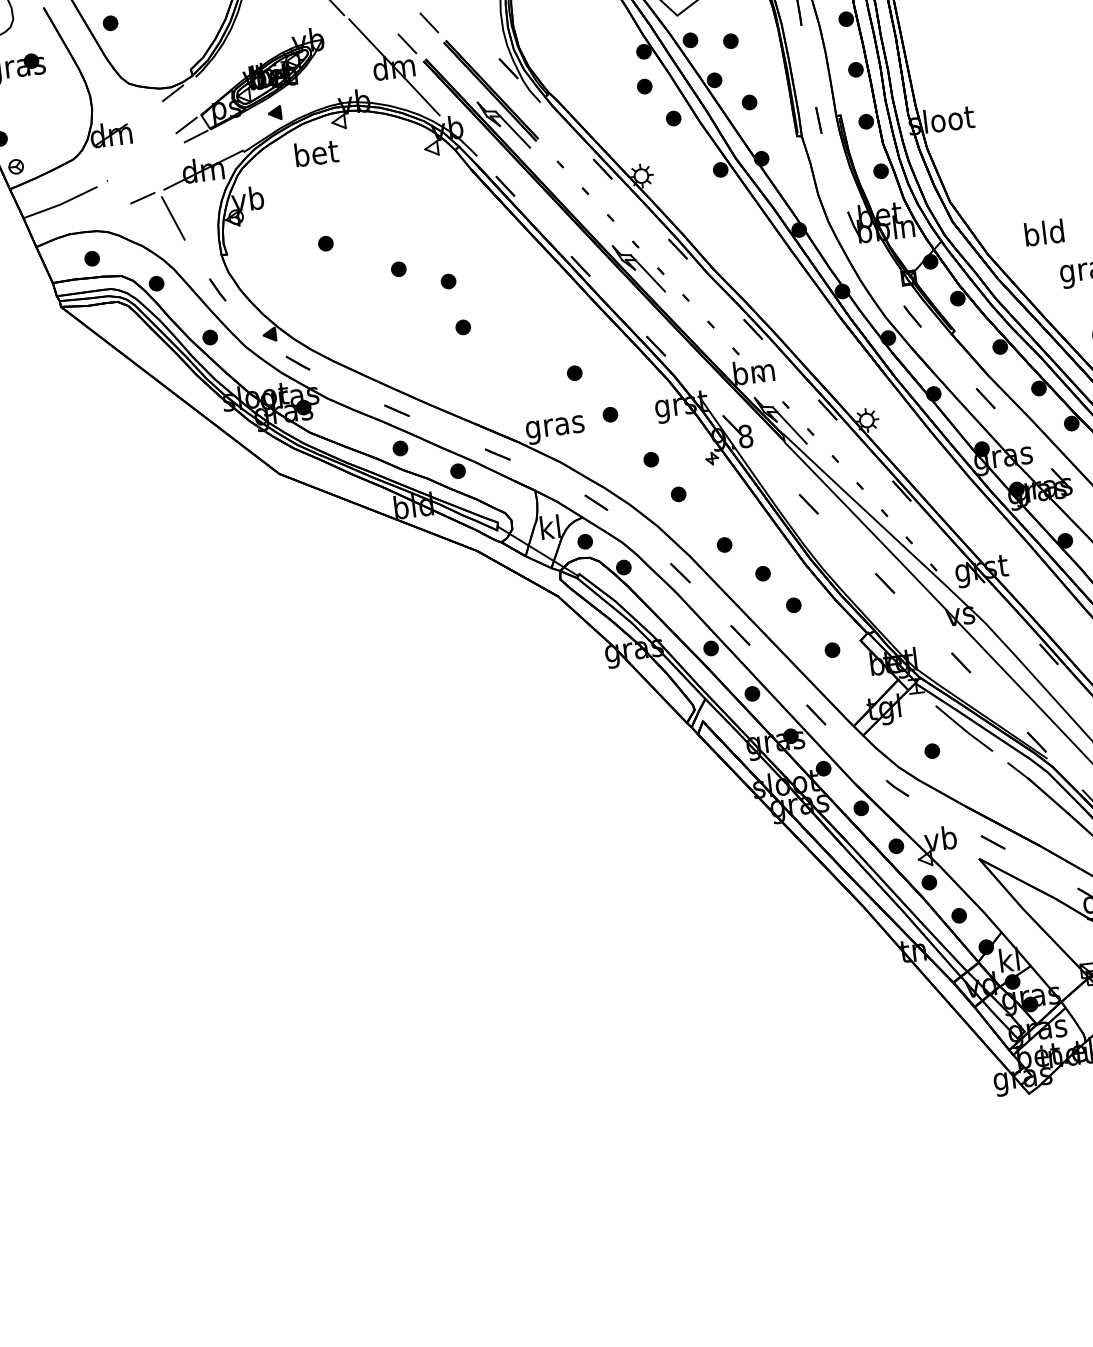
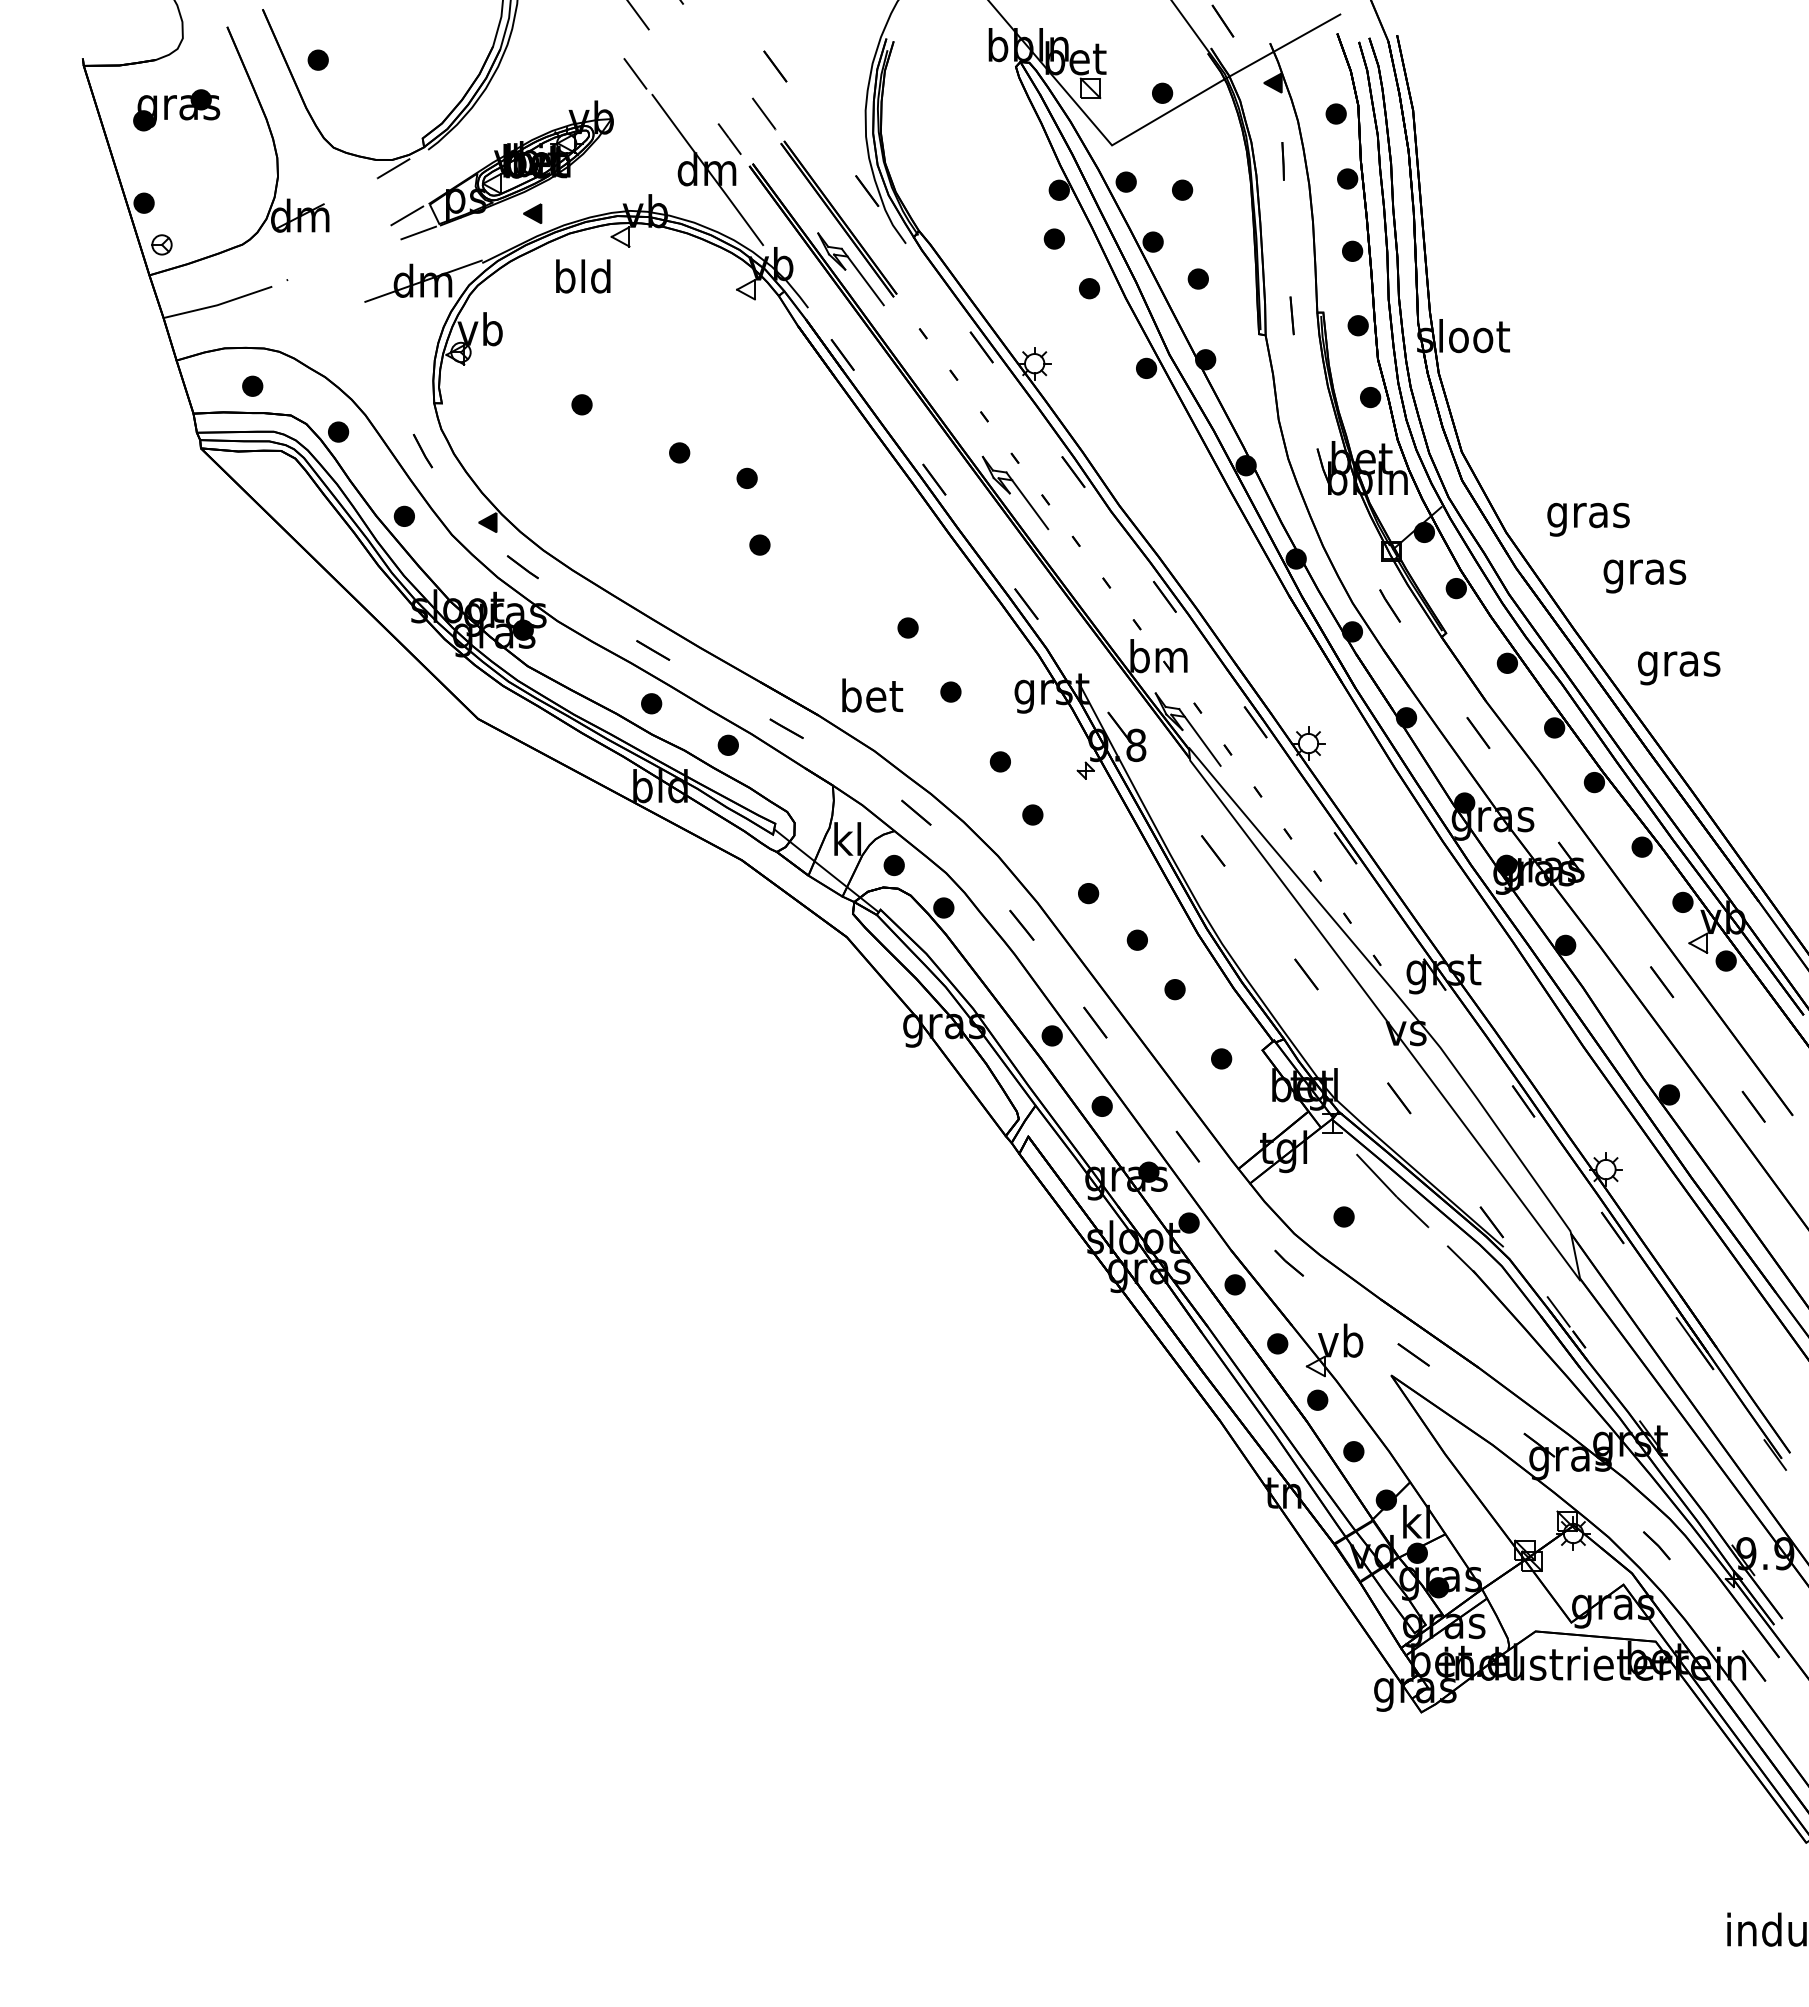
text: (316, 153) -> (584, 276), bet -> bld
line: (142, 197) -> (333, 309), removed
line: (172, 218) -> (372, 343), removed
text: (1044, 235) -> (1588, 515), bld -> gras
text: (555, 426) -> (871, 699), gras -> bet

